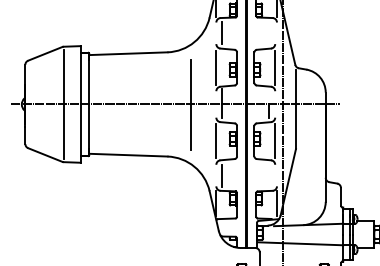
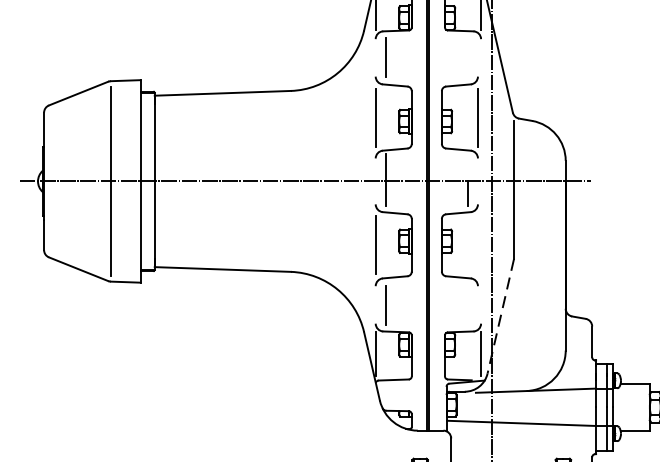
line: (190, 105) -> (330, 183), removed
line: (275, 140) -> (478, 244), removed
line: (288, 182) -> (501, 316), solid -> dashed

